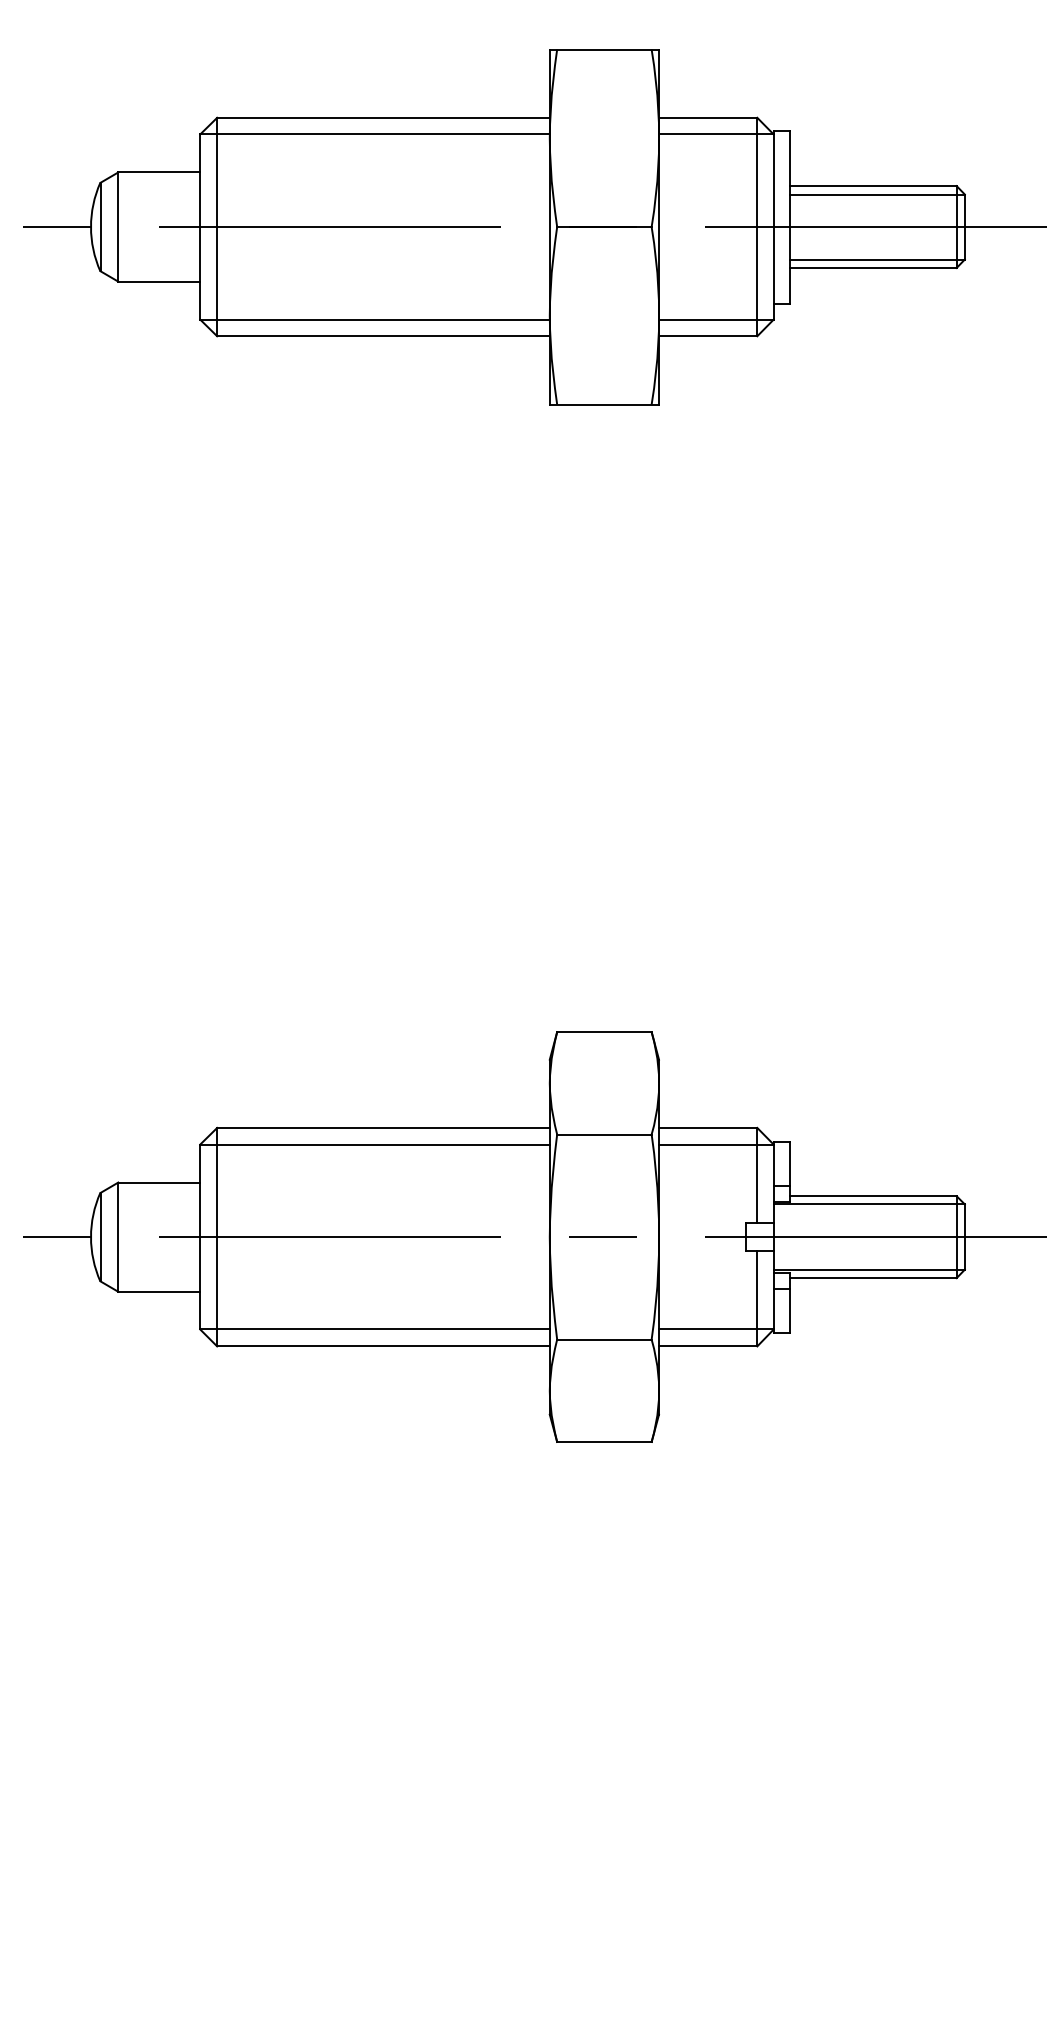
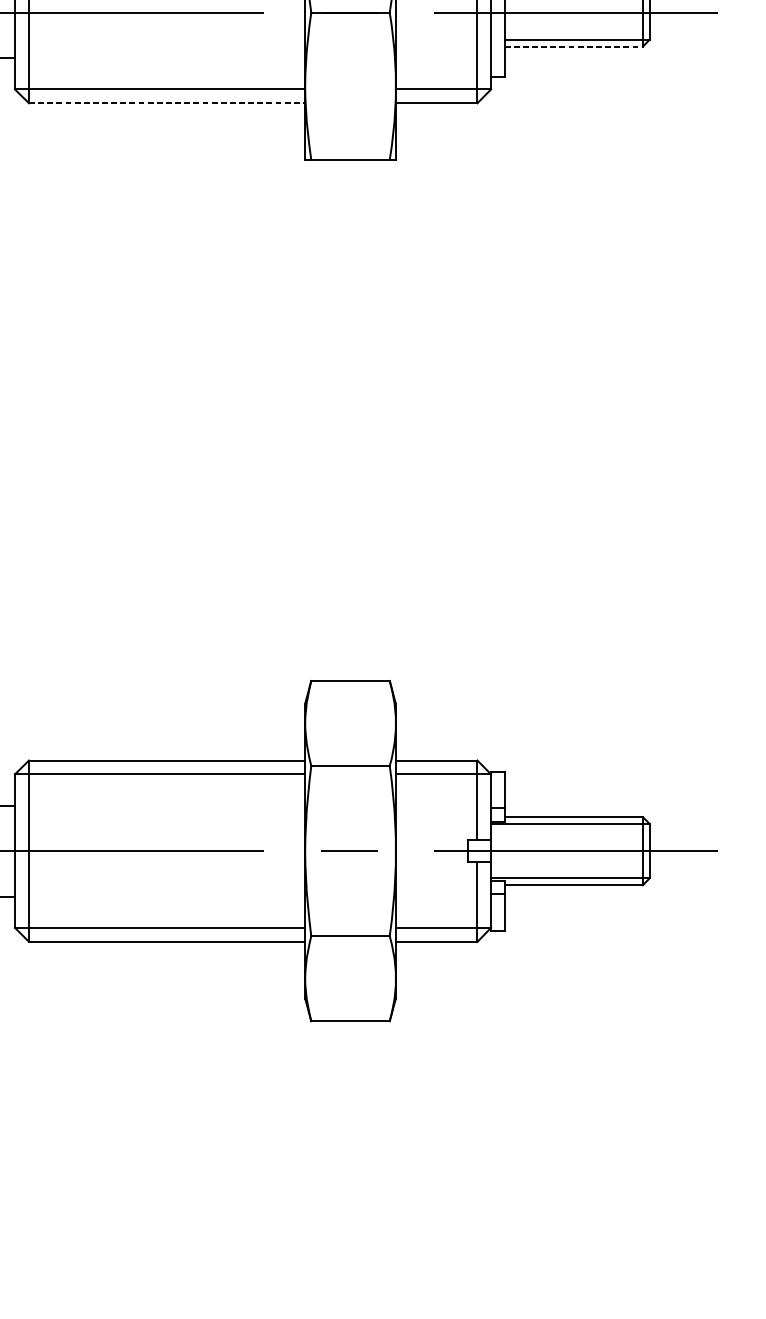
line: (873, 268) -> (573, 47), solid -> dashed
line: (383, 336) -> (167, 103), solid -> dashed

